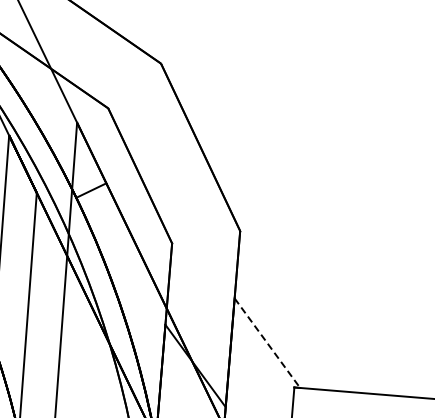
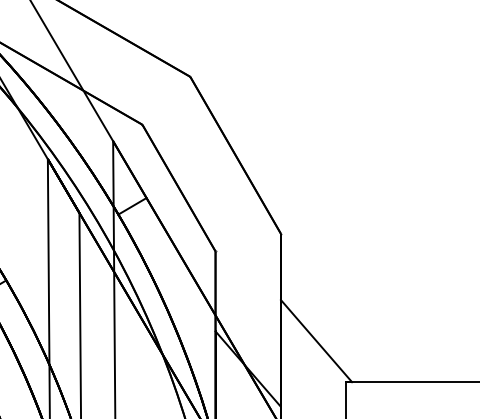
line: (267, 343) -> (316, 341), dashed -> solid

